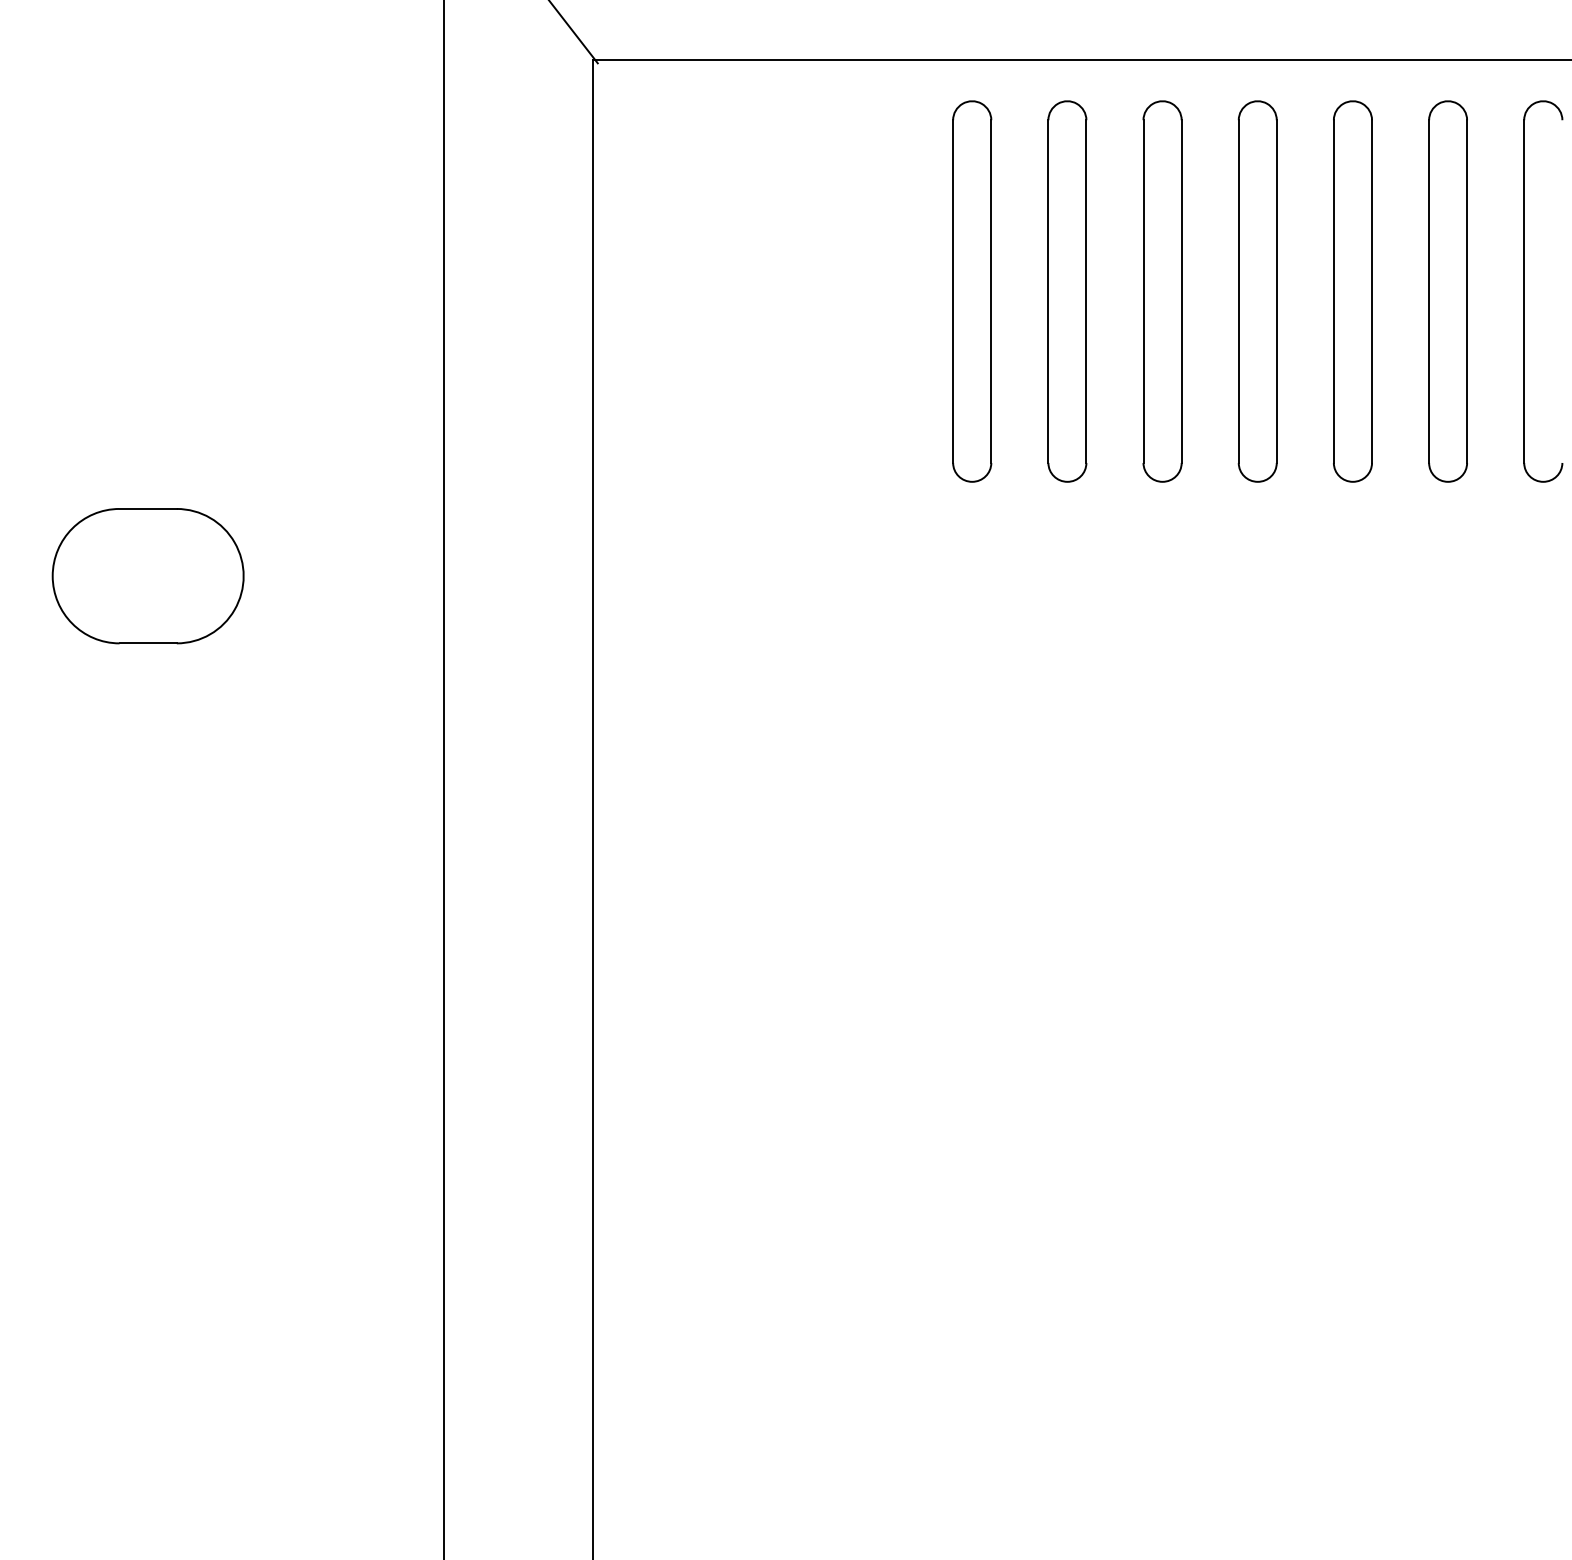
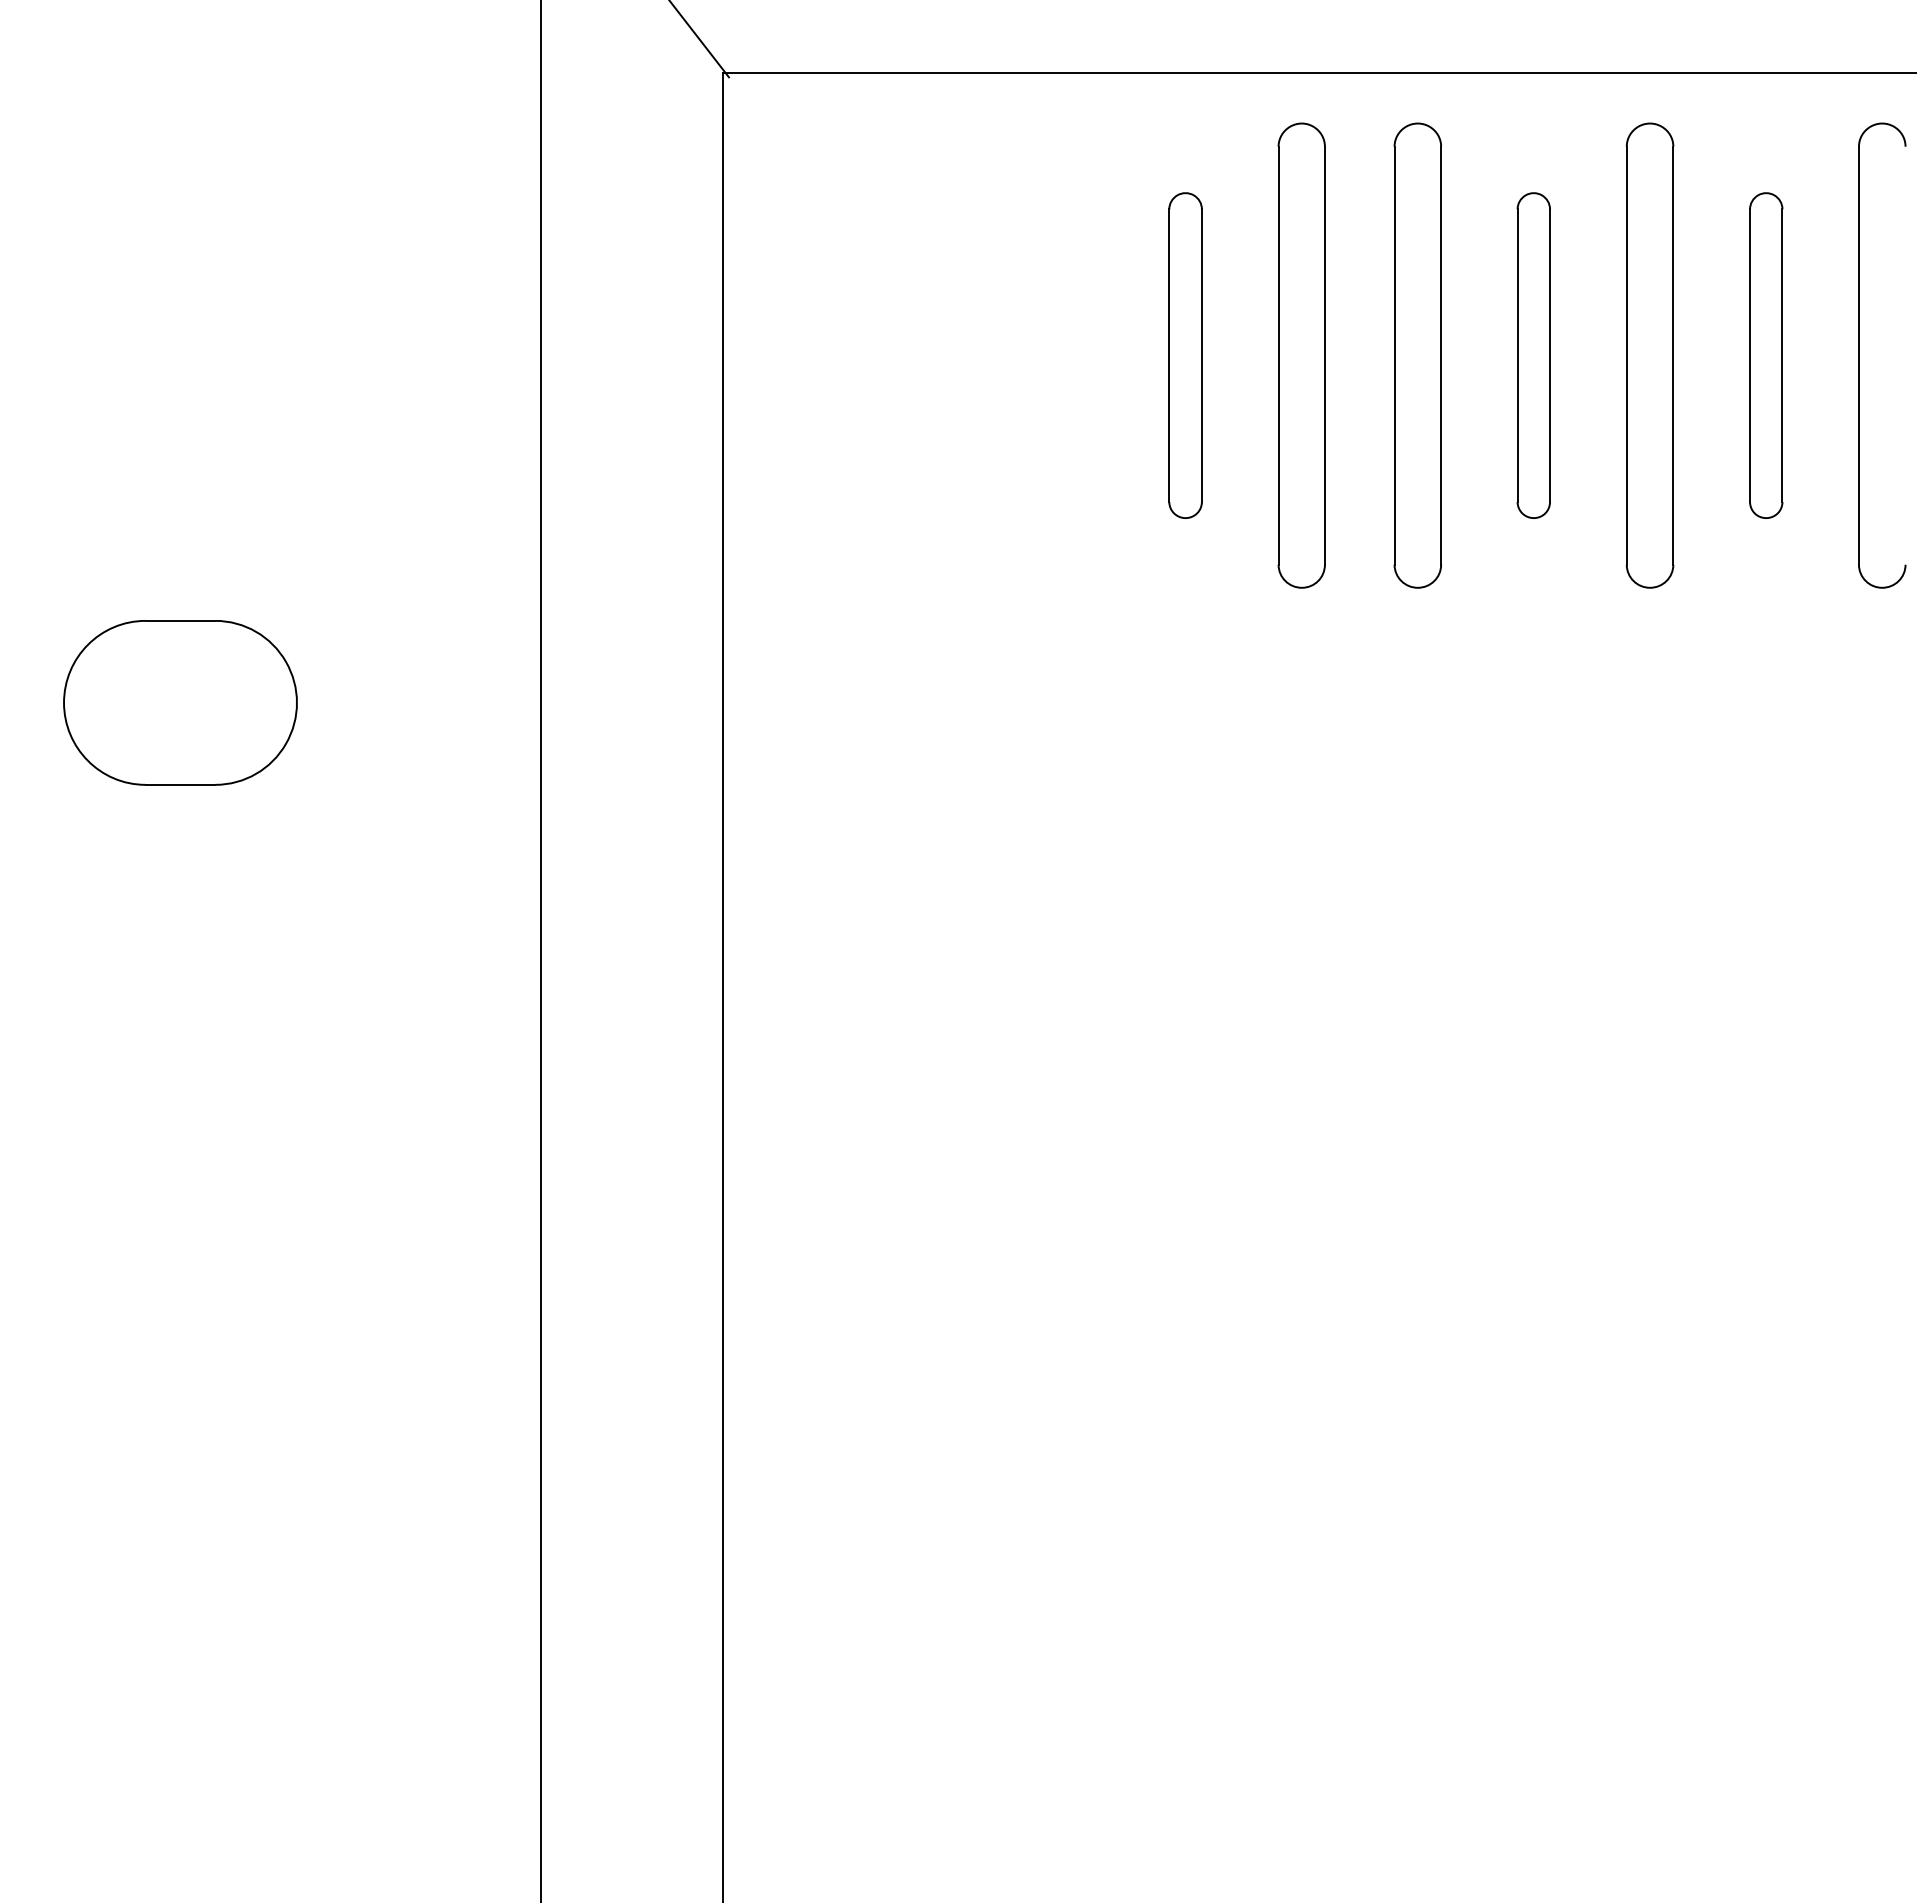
part: (972, 291) -> (1185, 355), size x0.7
part: (1257, 291) -> (1533, 355), size x0.7
part: (1448, 291) -> (1766, 355), size x0.7

